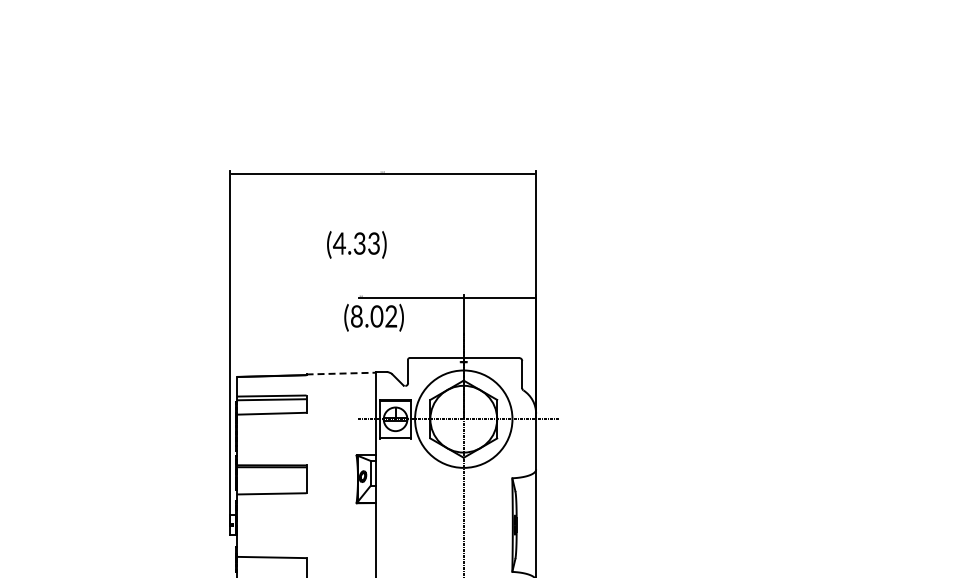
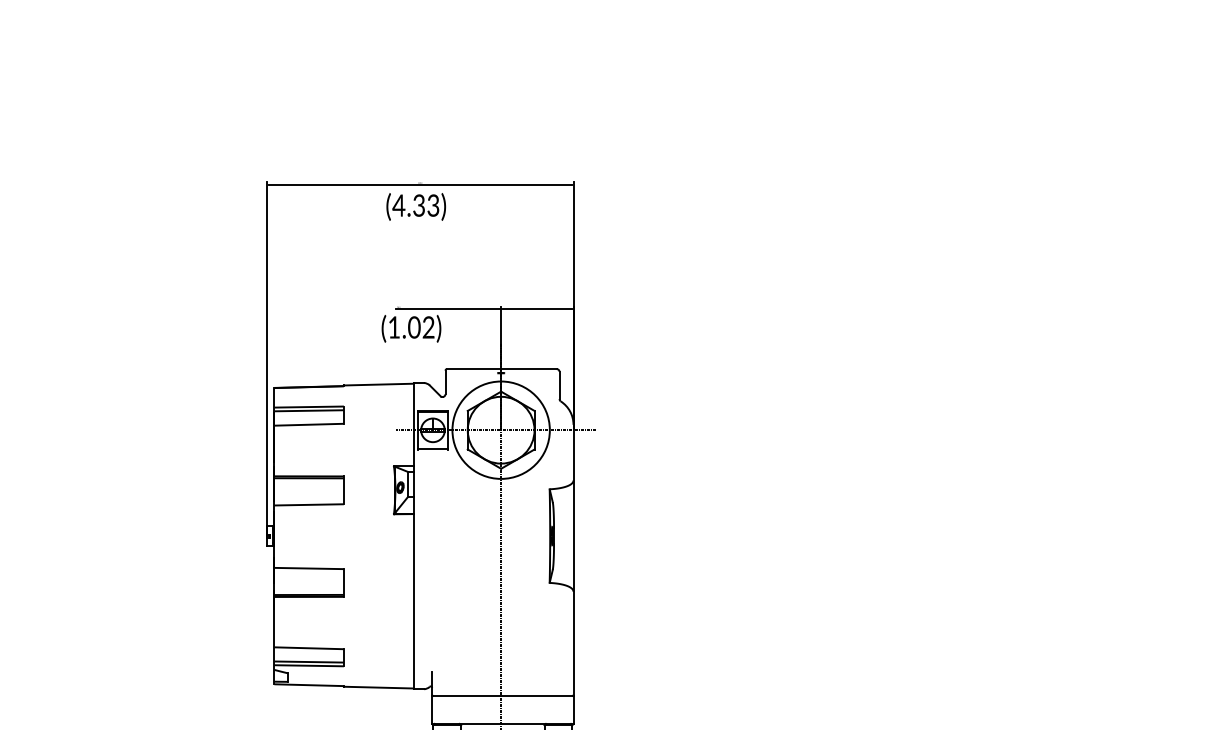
text: (356, 244) -> (415, 206), moved
text: (357, 316) -> (394, 327), (8.02) -> (1.02)
line: (341, 373) -> (378, 384), dashed -> solid

